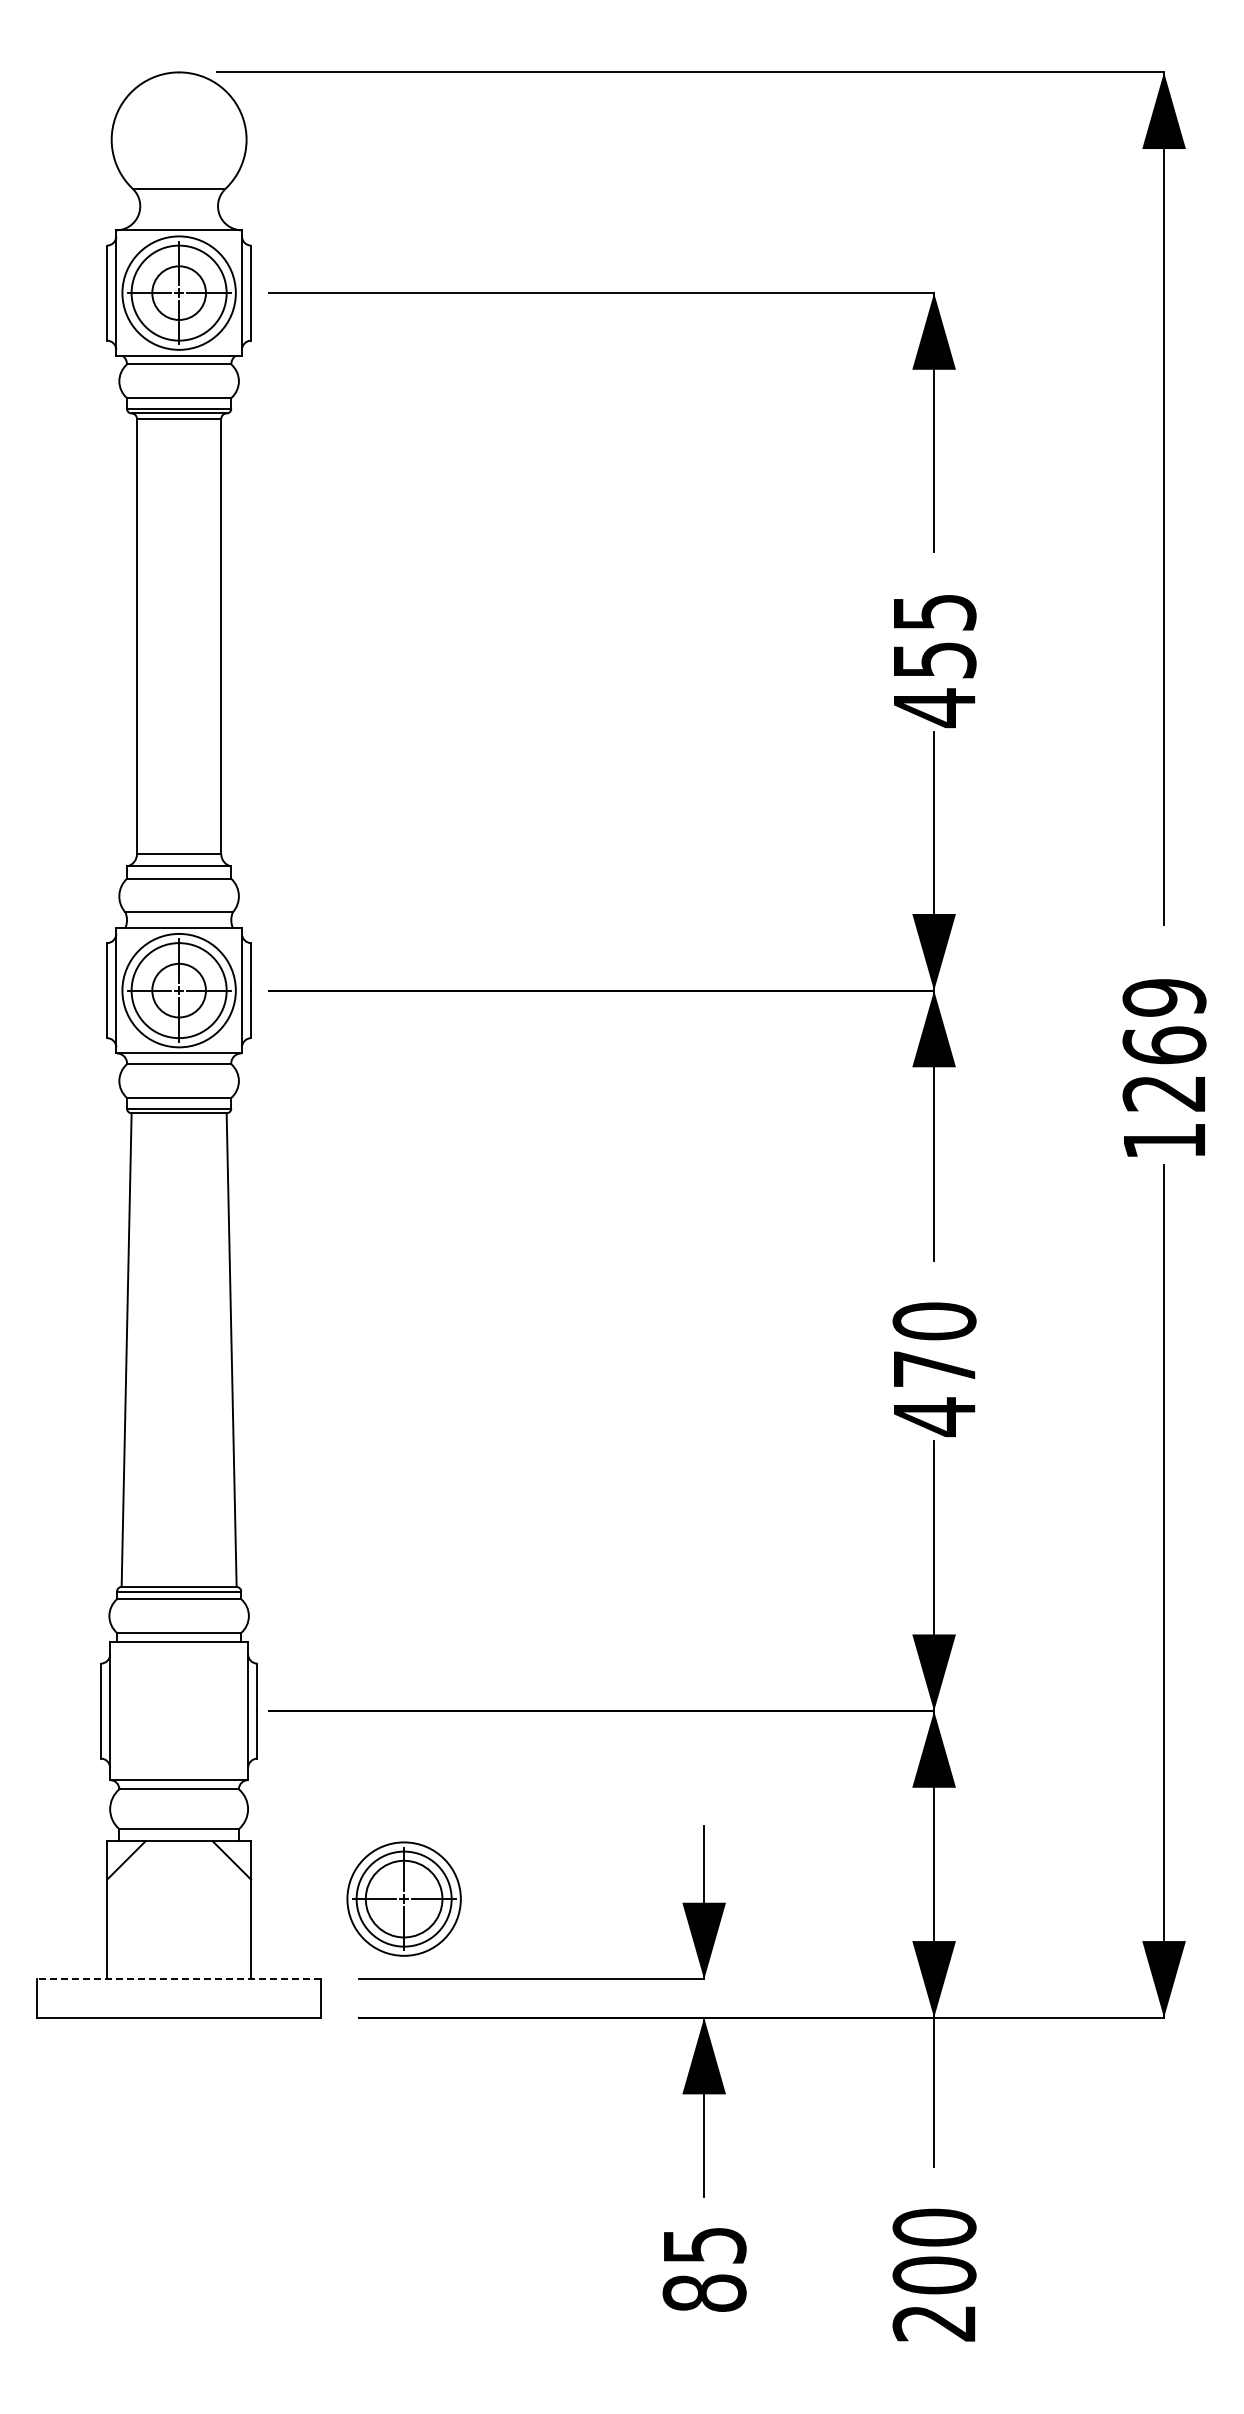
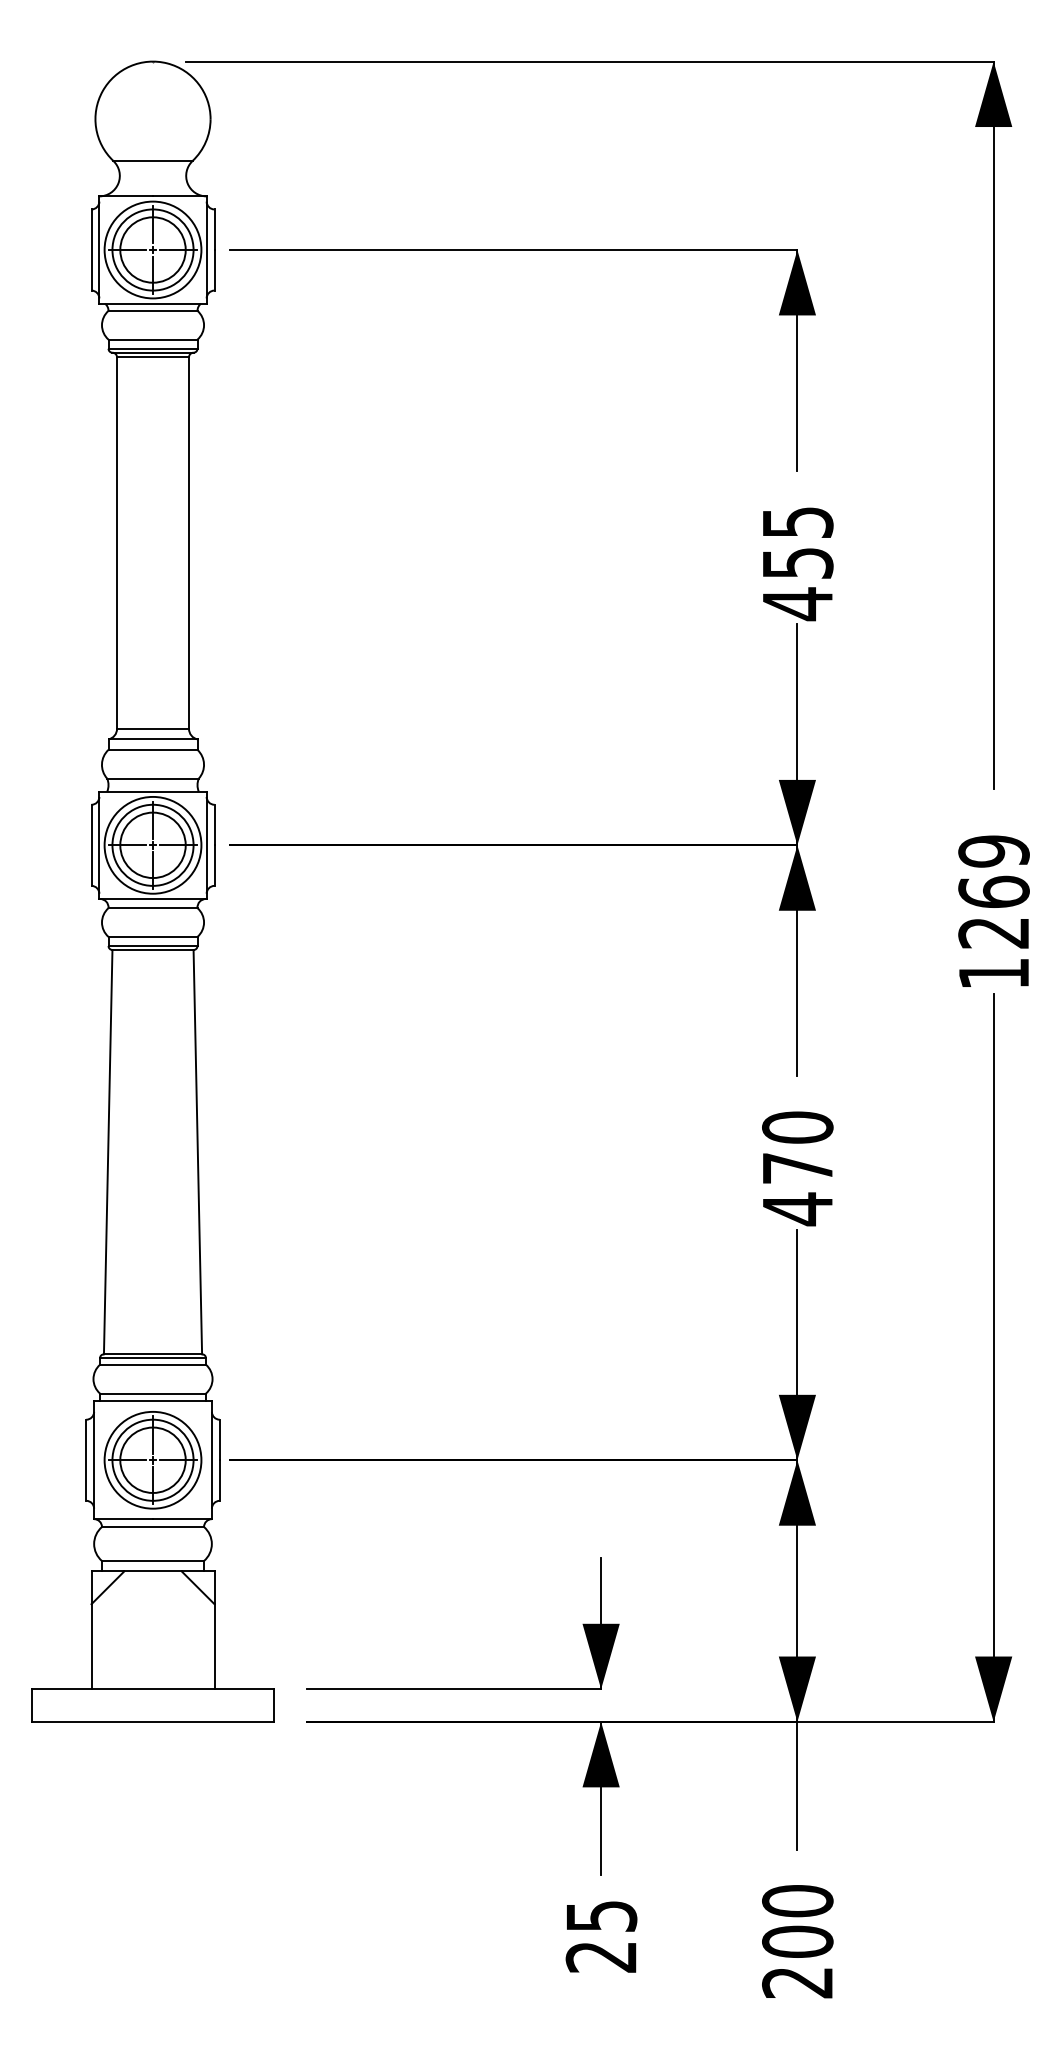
circle: (178, 292) -> (152, 249), size x1.43
circle: (178, 990) -> (152, 845), size x1.43
part: (403, 1898) -> (152, 1459), moved
line: (179, 1979) -> (153, 1689), dashed -> solid
text: (704, 2292) -> (601, 1956), 85 -> 25

